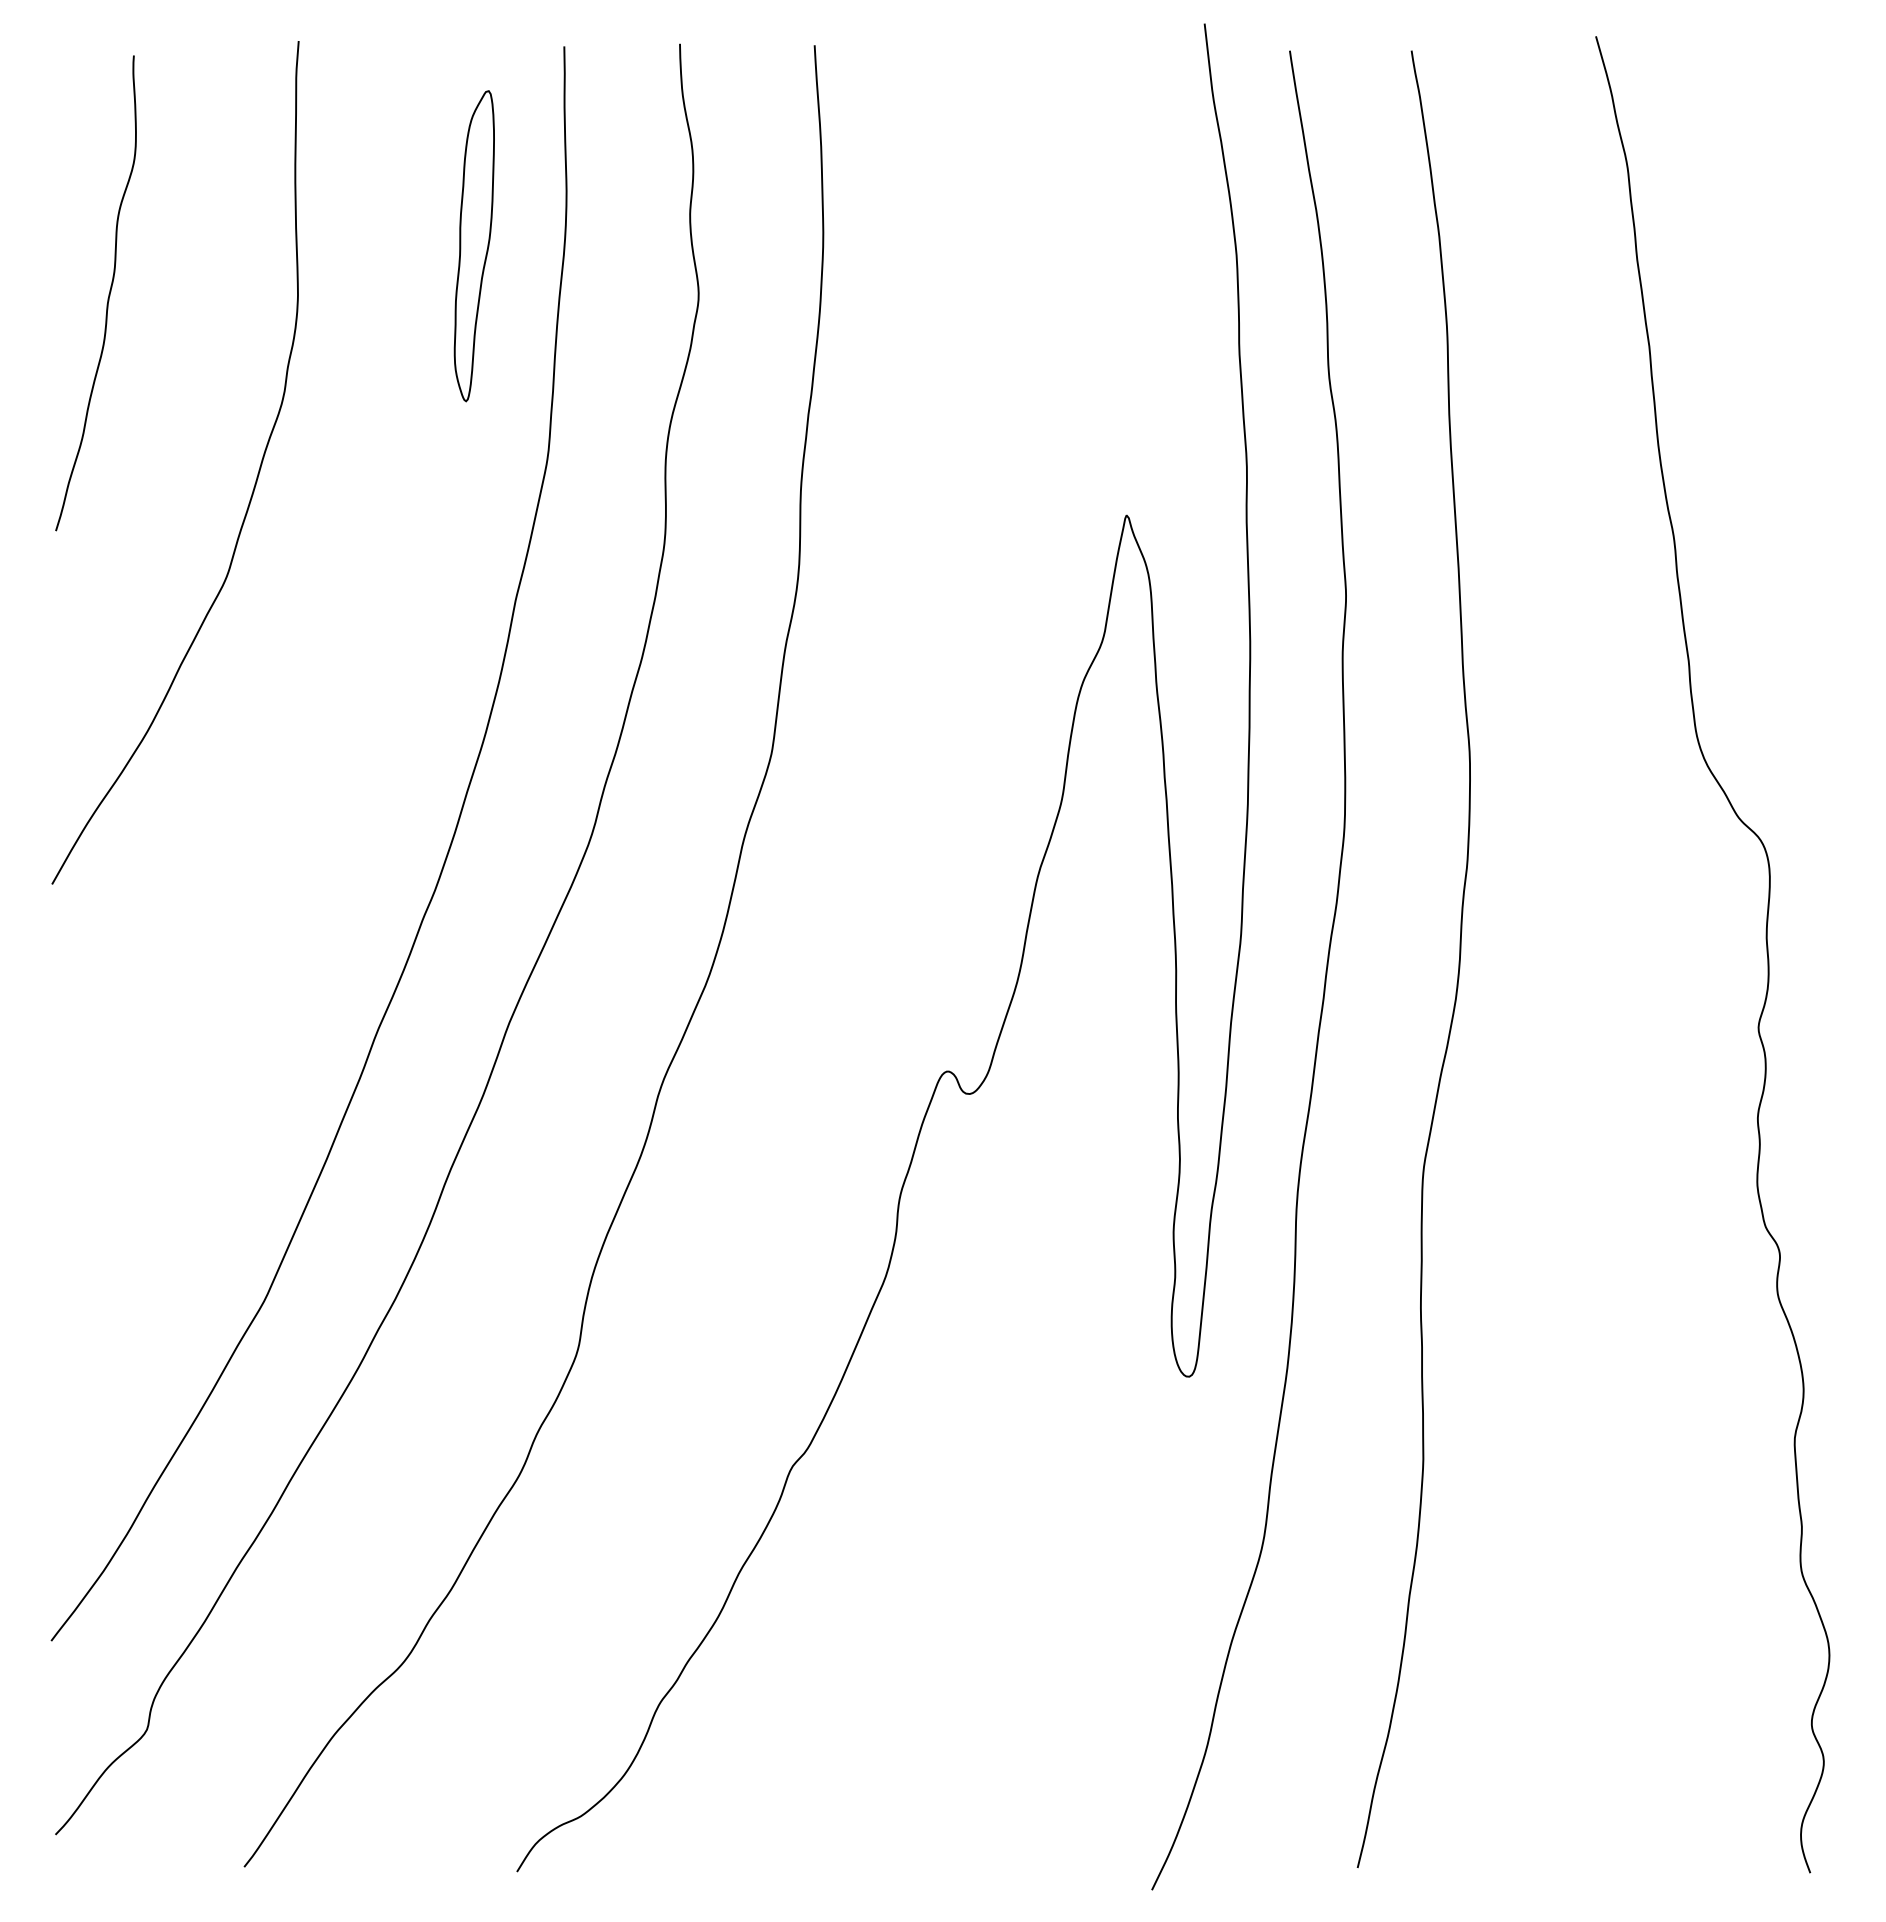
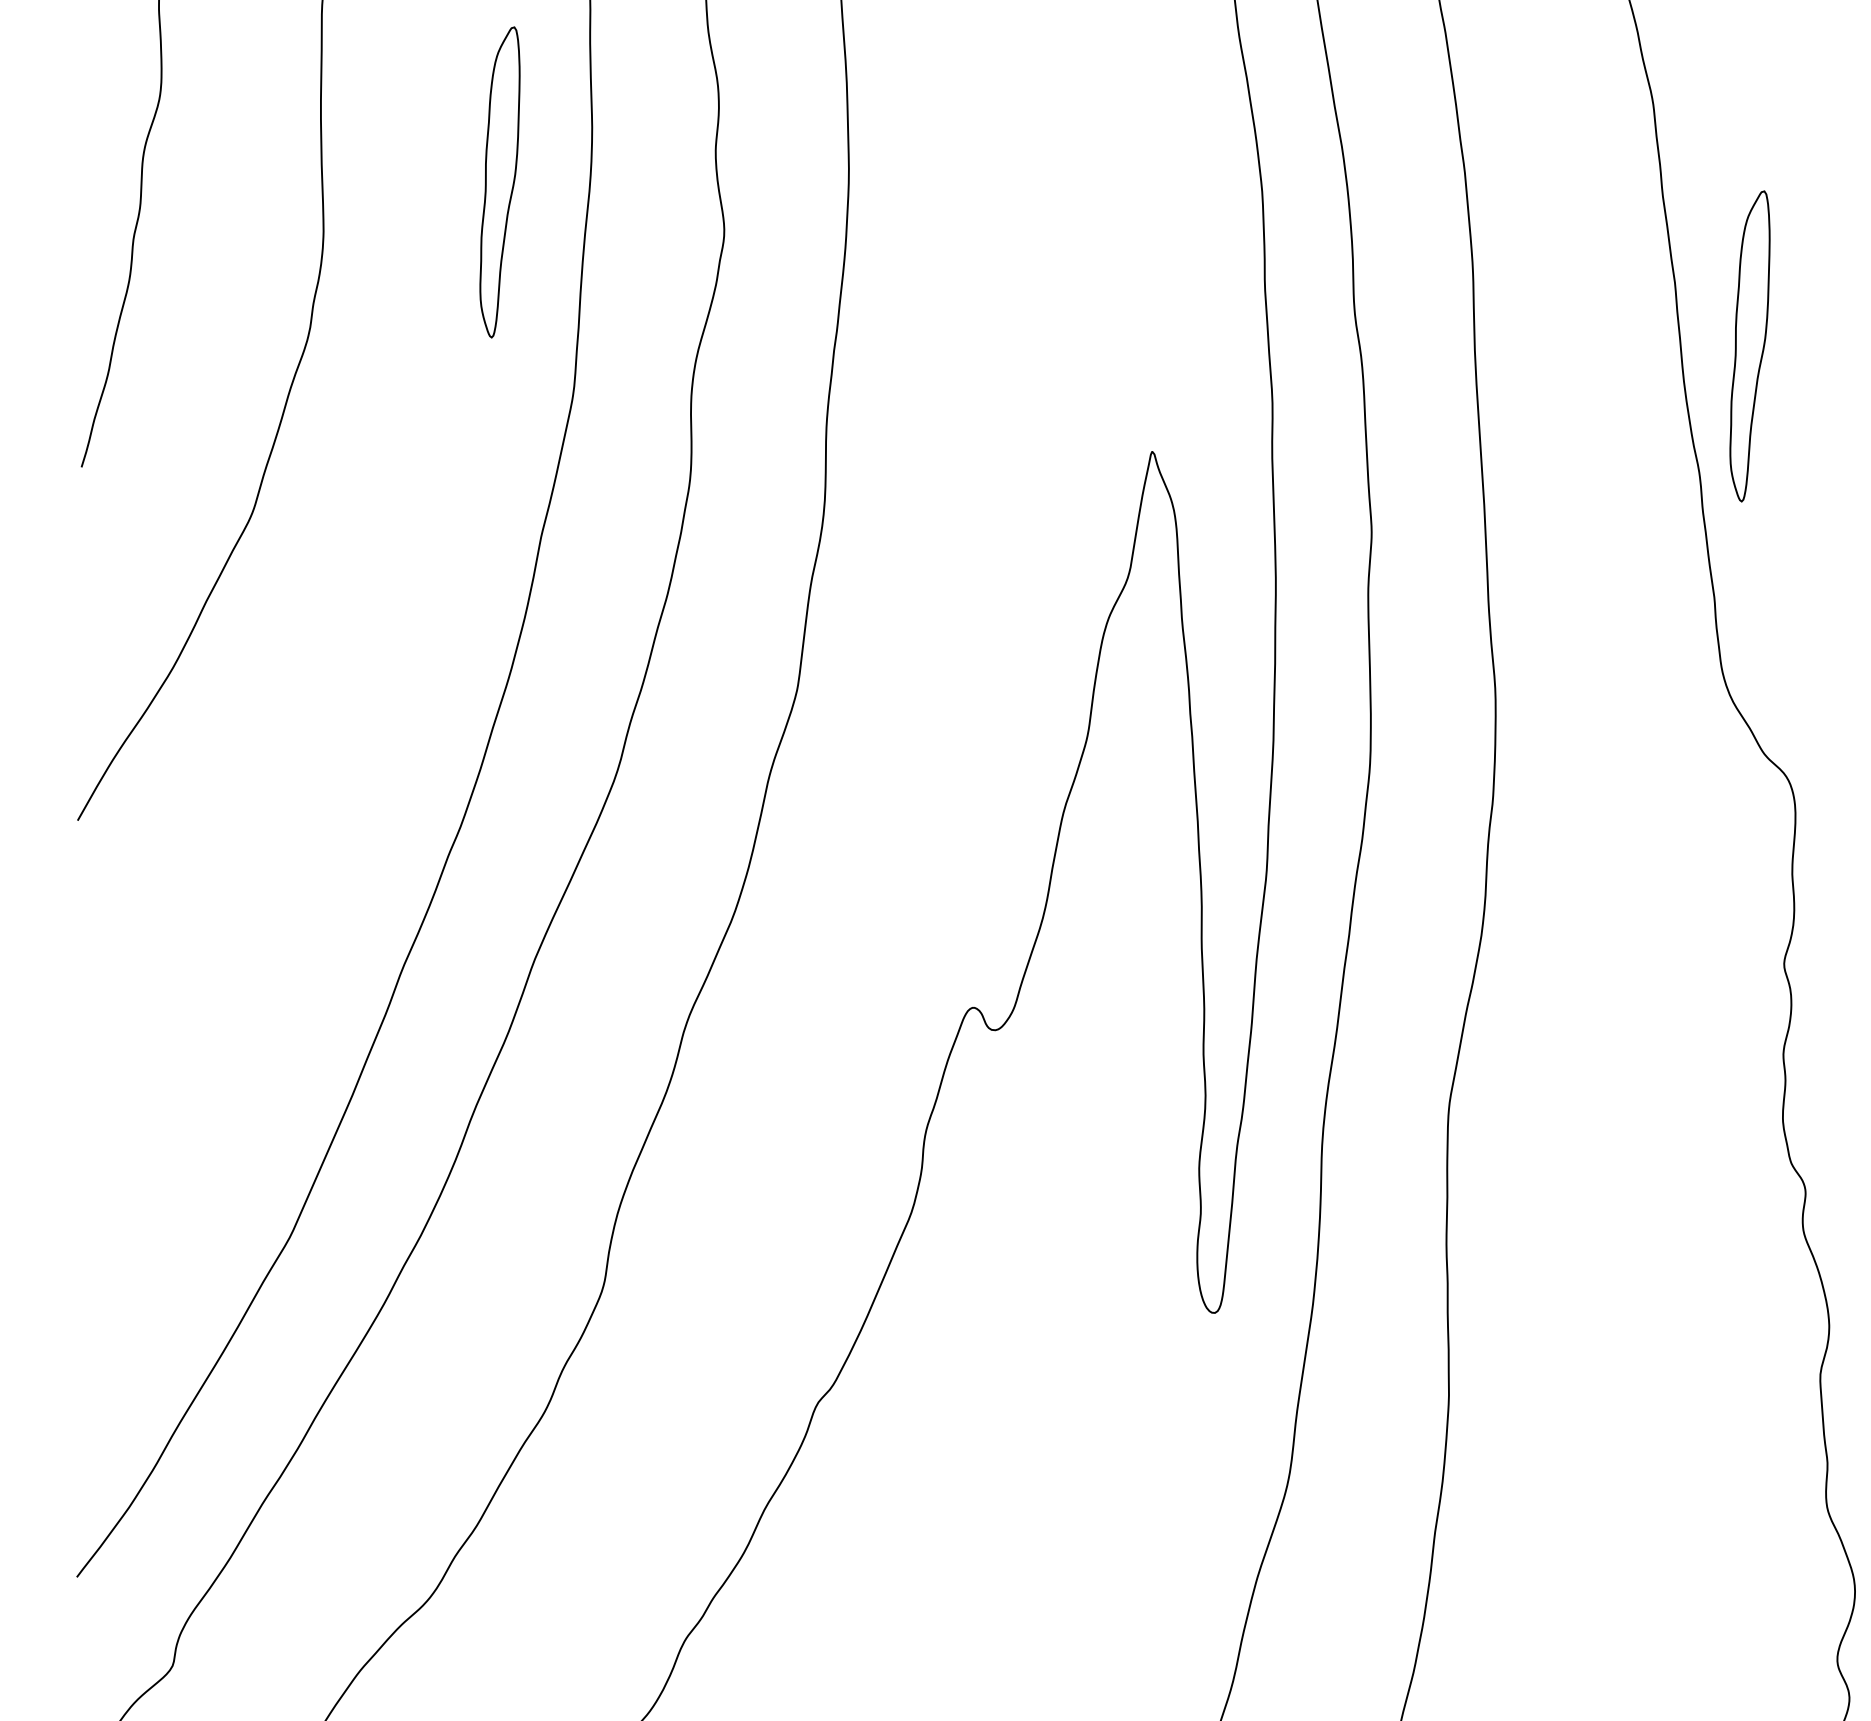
part: (1723, 410) -> (1749, 346), added

